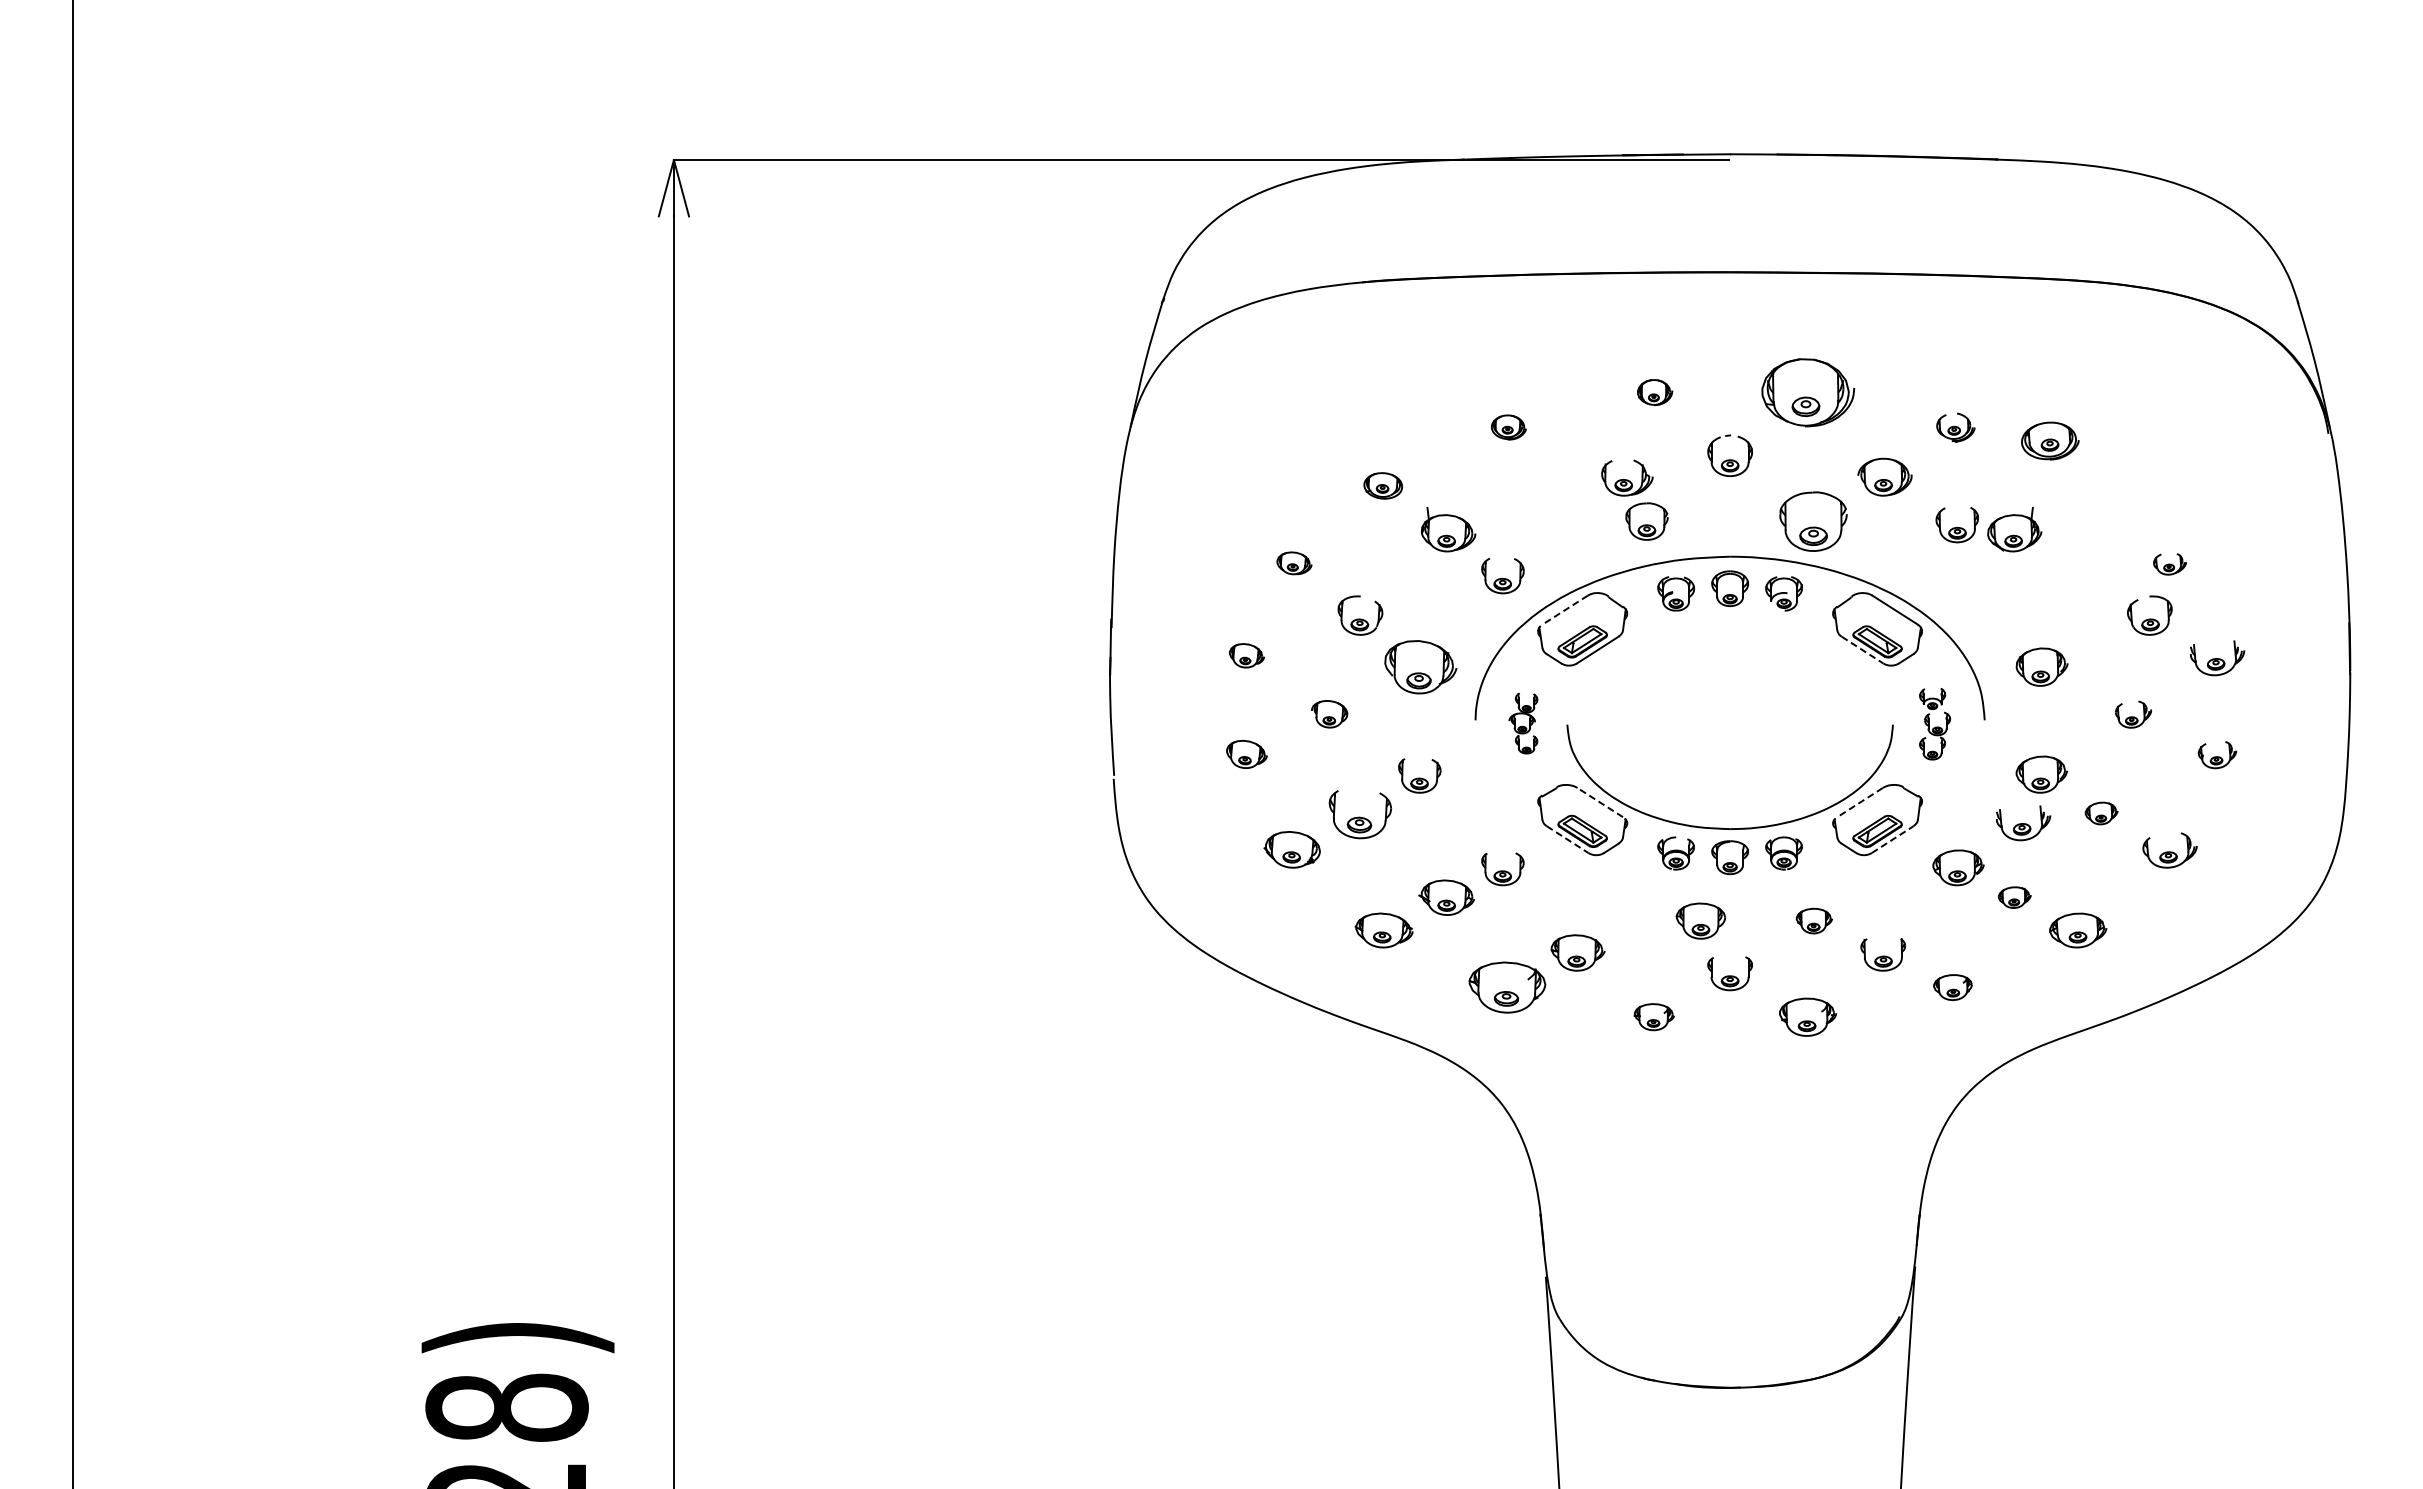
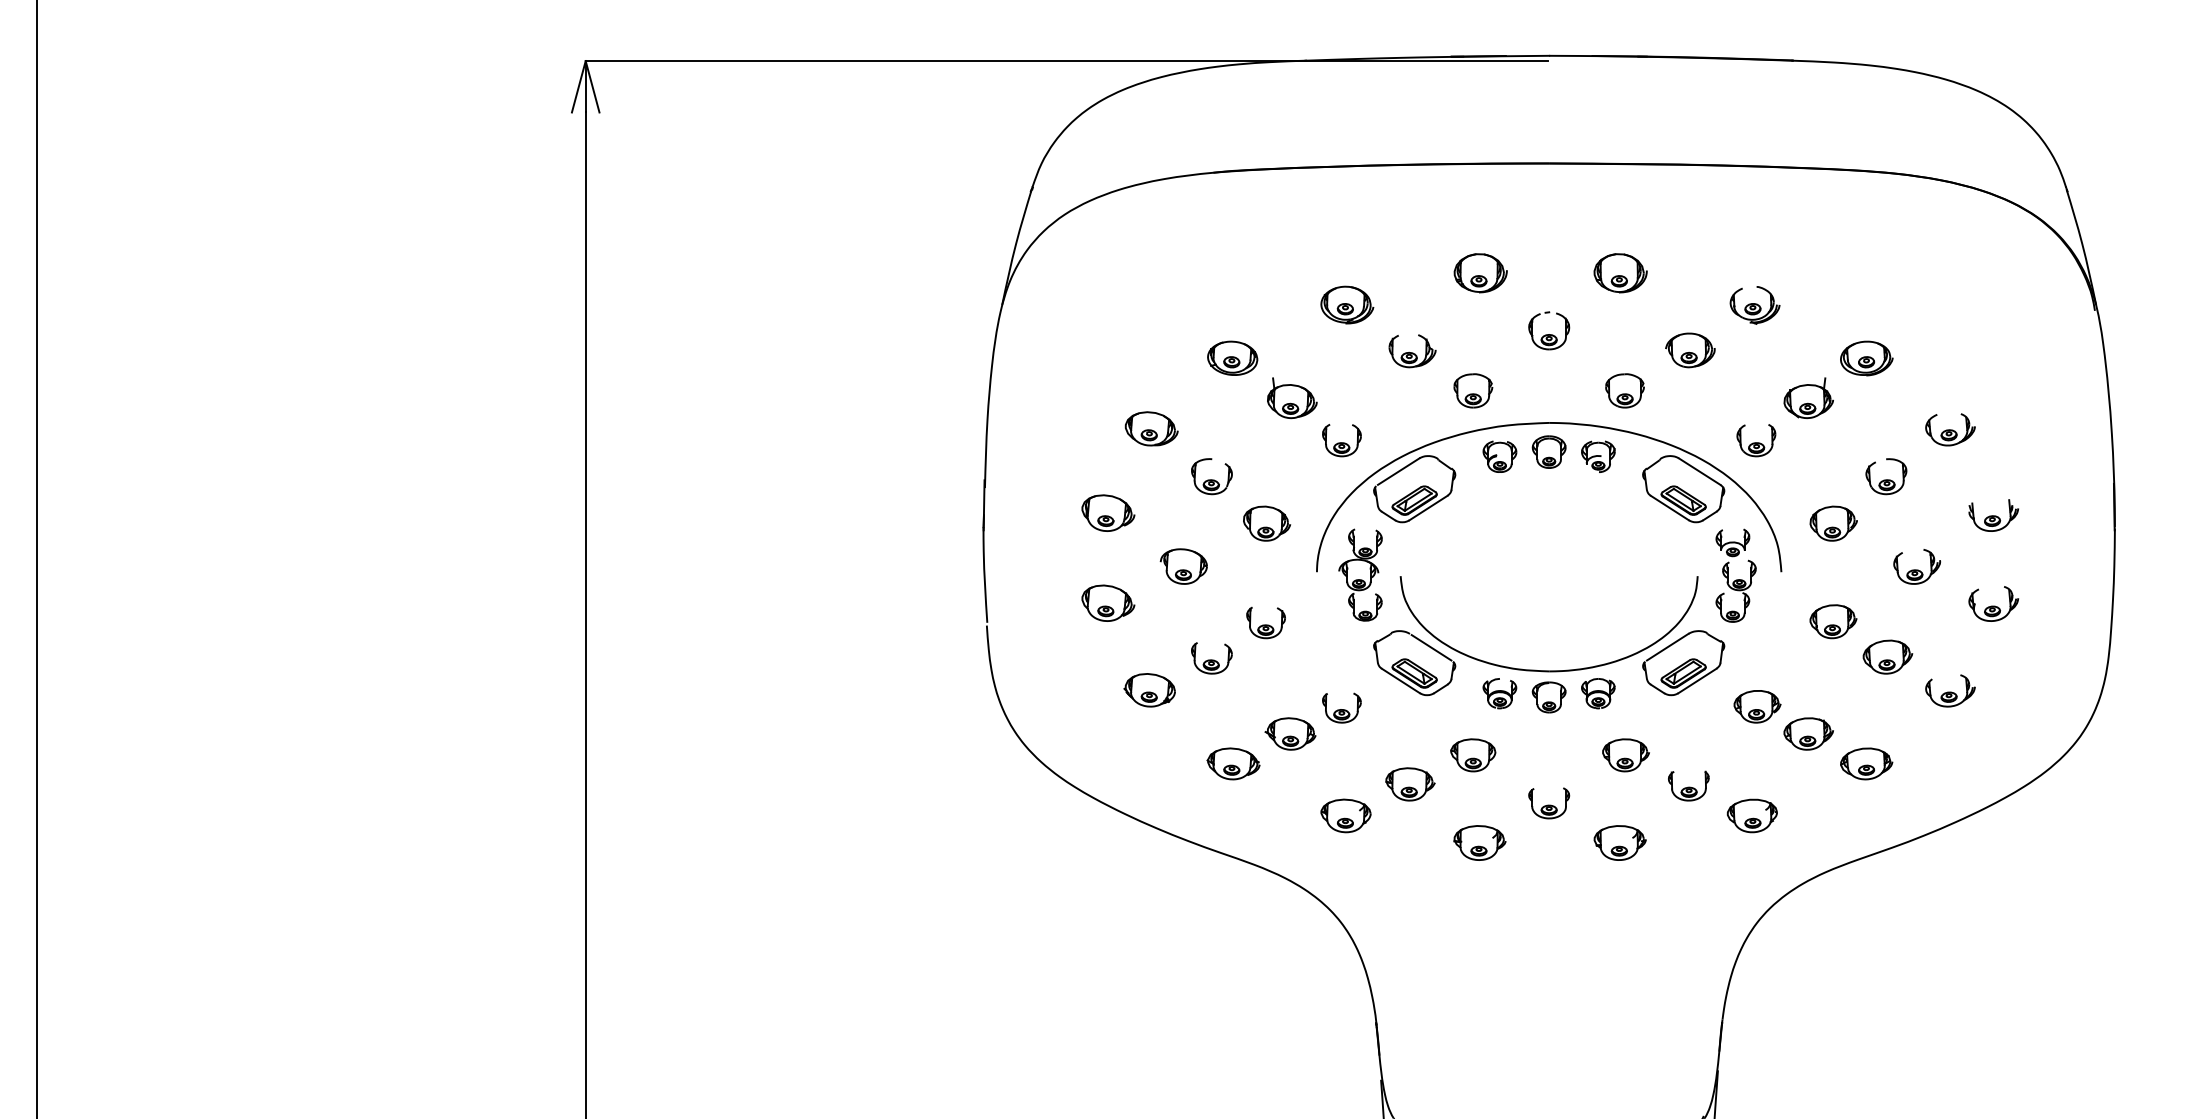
part: (1654, 392) -> (1480, 273), size x1.67
part: (1808, 392) -> (1620, 273), size x0.62
part: (1508, 427) -> (1347, 305), size x1.67
part: (1955, 427) -> (1754, 305), size x1.43
part: (2050, 440) -> (1866, 357), moved
part: (1627, 477) -> (1412, 350), moved
part: (1383, 485) -> (1232, 357), size x1.43
part: (1812, 521) -> (1624, 390), size x0.62
part: (1956, 525) -> (1755, 440), moved
part: (1294, 563) -> (1151, 429), size x1.67
part: (2169, 564) -> (1949, 430), size x1.67
line: (1565, 610) -> (1398, 471), dashed -> solid
part: (2149, 615) -> (1886, 476), moved
line: (1862, 650) -> (1669, 508), dashed -> solid
part: (1246, 655) -> (1108, 513), size x1.67
part: (1420, 666) -> (1266, 523), size x0.71
part: (1329, 714) -> (1183, 566), size x1.43
part: (2133, 714) -> (1917, 566), size x1.43
part: (1523, 723) -> (1360, 575), size x1.67
part: (1934, 723) -> (1735, 575), size x1.43
part: (1246, 754) -> (1108, 603), size x1.43
part: (2217, 754) -> (1993, 603), size x1.43
line: (1860, 802) -> (1668, 647), dashed -> solid
line: (1601, 803) -> (1431, 648), dashed -> solid
part: (2101, 813) -> (1887, 657), size x1.67
part: (1360, 814) -> (1211, 658), size x0.71
part: (2023, 823) -> (1816, 666), removed
line: (1567, 839) -> (1400, 680), dashed -> solid
line: (1892, 839) -> (1697, 680), dashed -> solid
part: (2014, 897) -> (1808, 733), size x1.67
part: (1700, 920) -> (1472, 754), moved
part: (1814, 920) -> (1626, 754), size x1.43
part: (1507, 987) -> (1346, 815), size x0.71
part: (1952, 987) -> (1752, 815), size x1.43
part: (1654, 1016) -> (1480, 842), size x1.43

